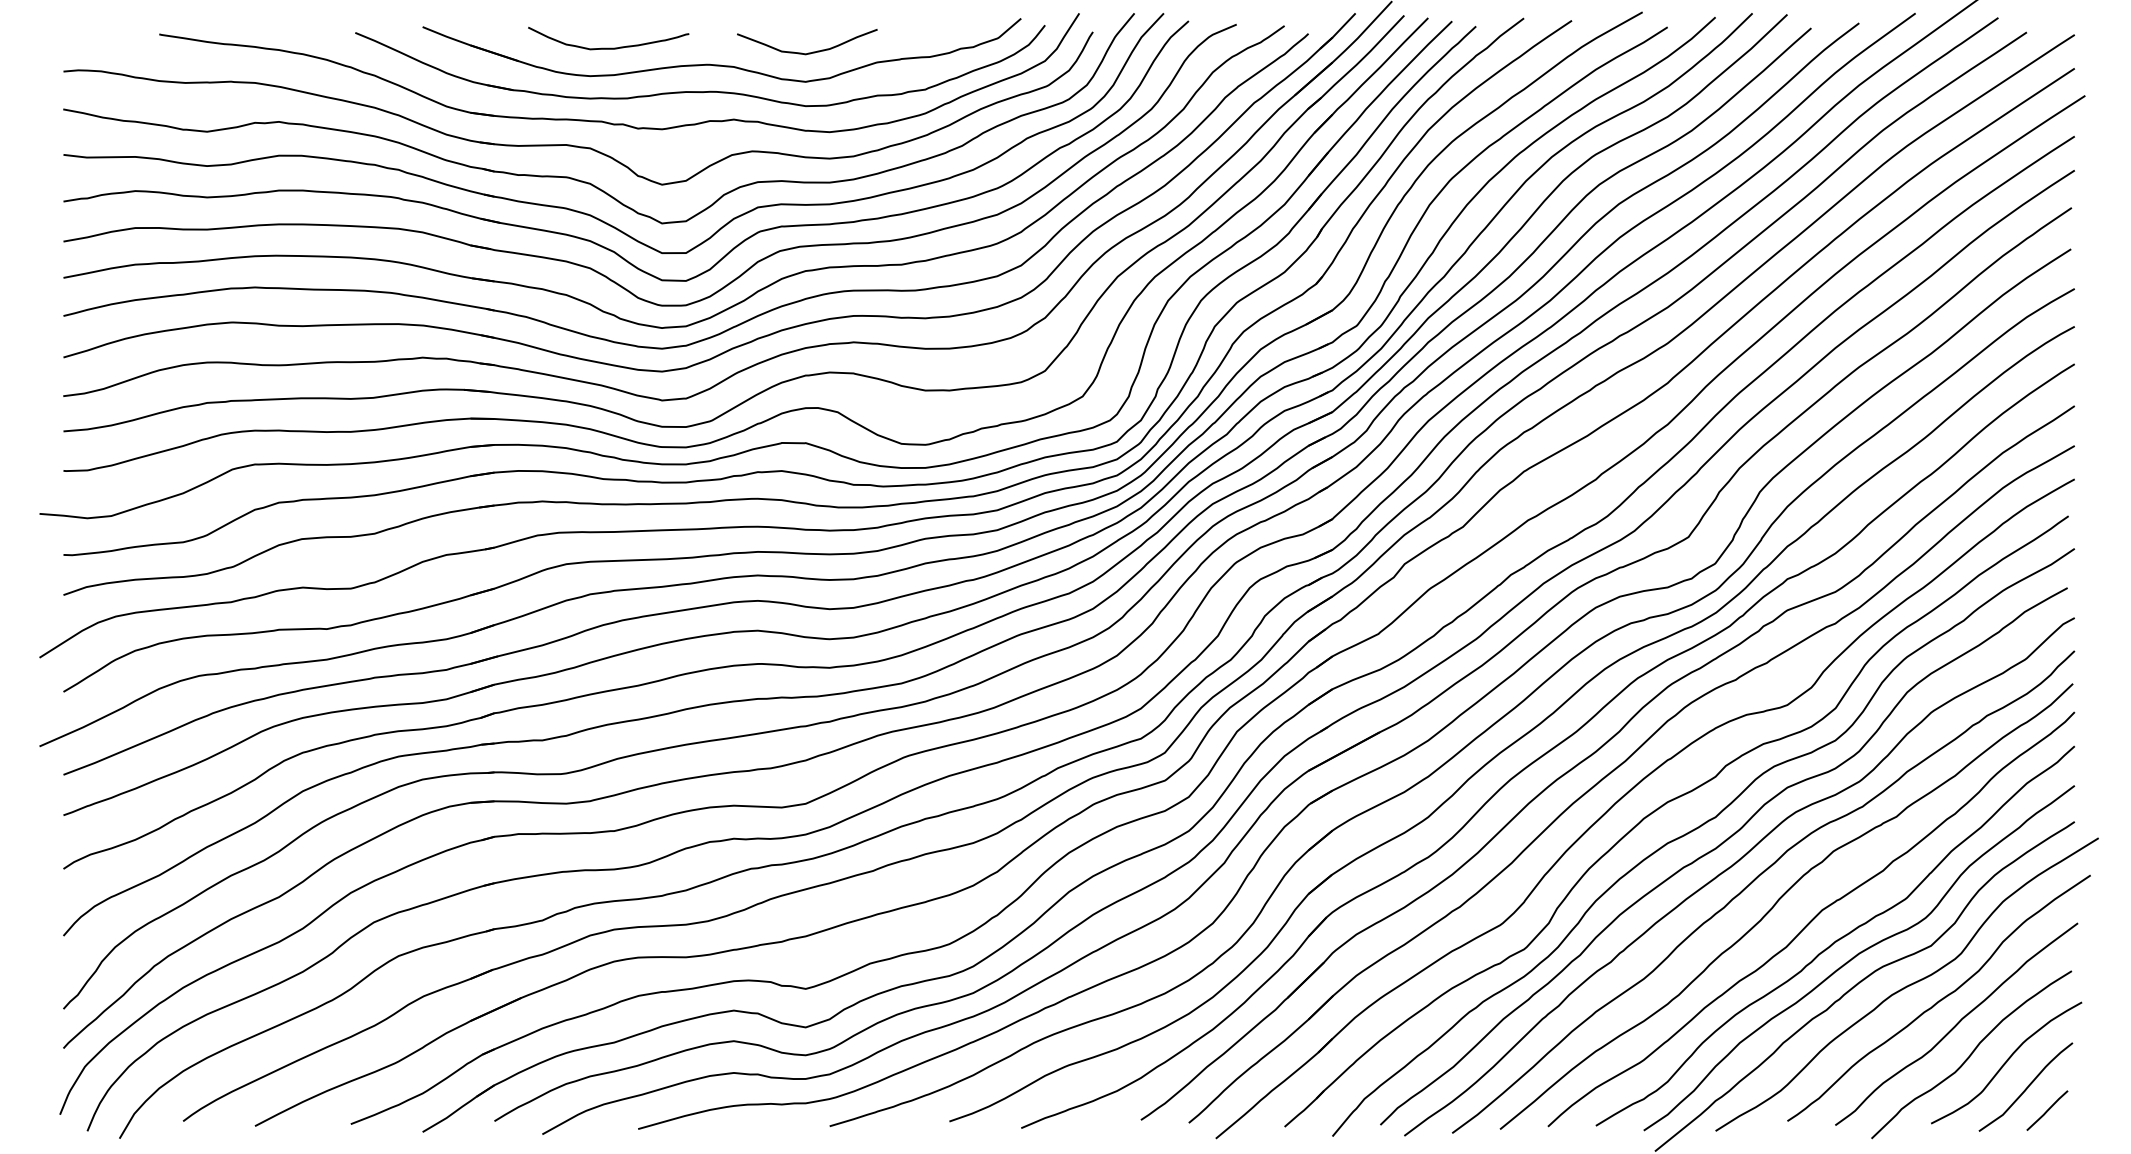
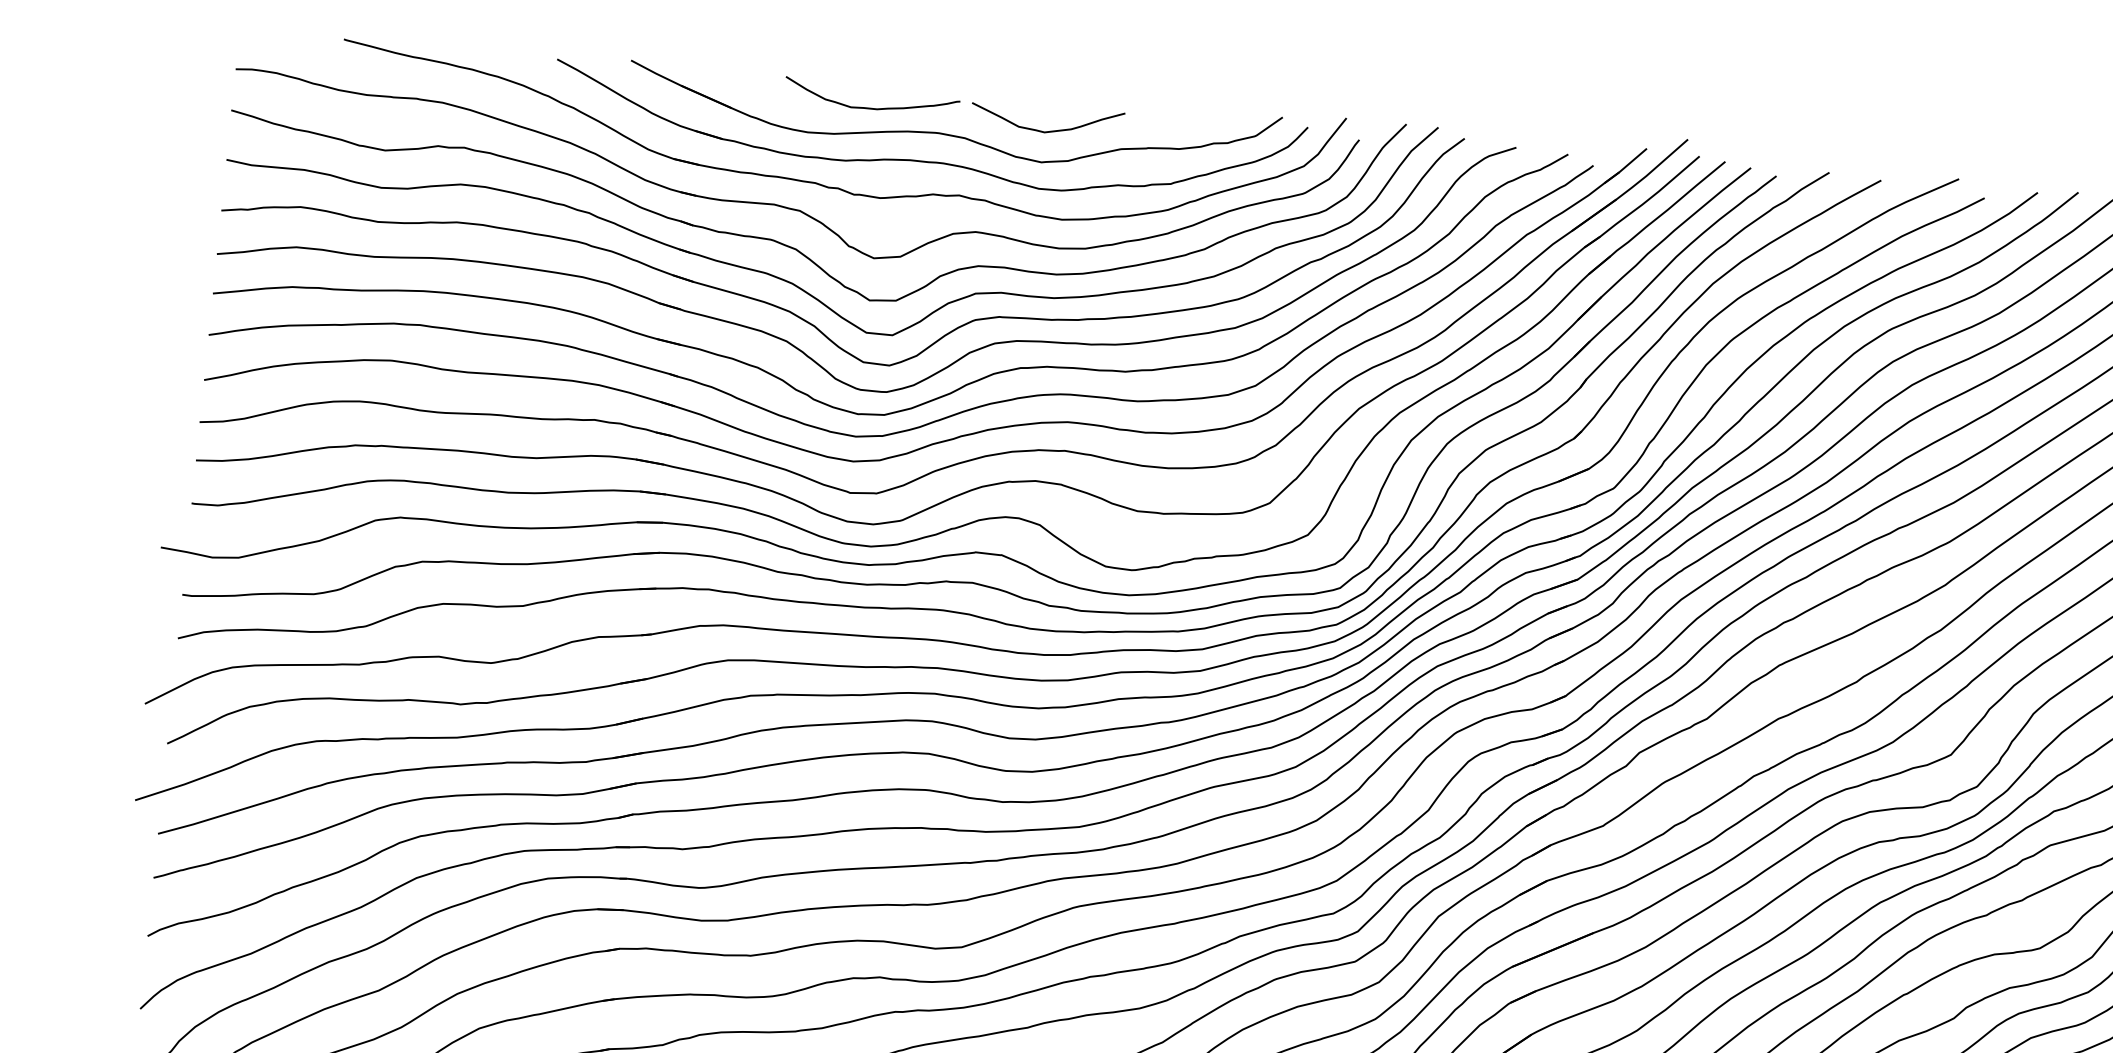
curve: (608, 47) -> (871, 107), moved

